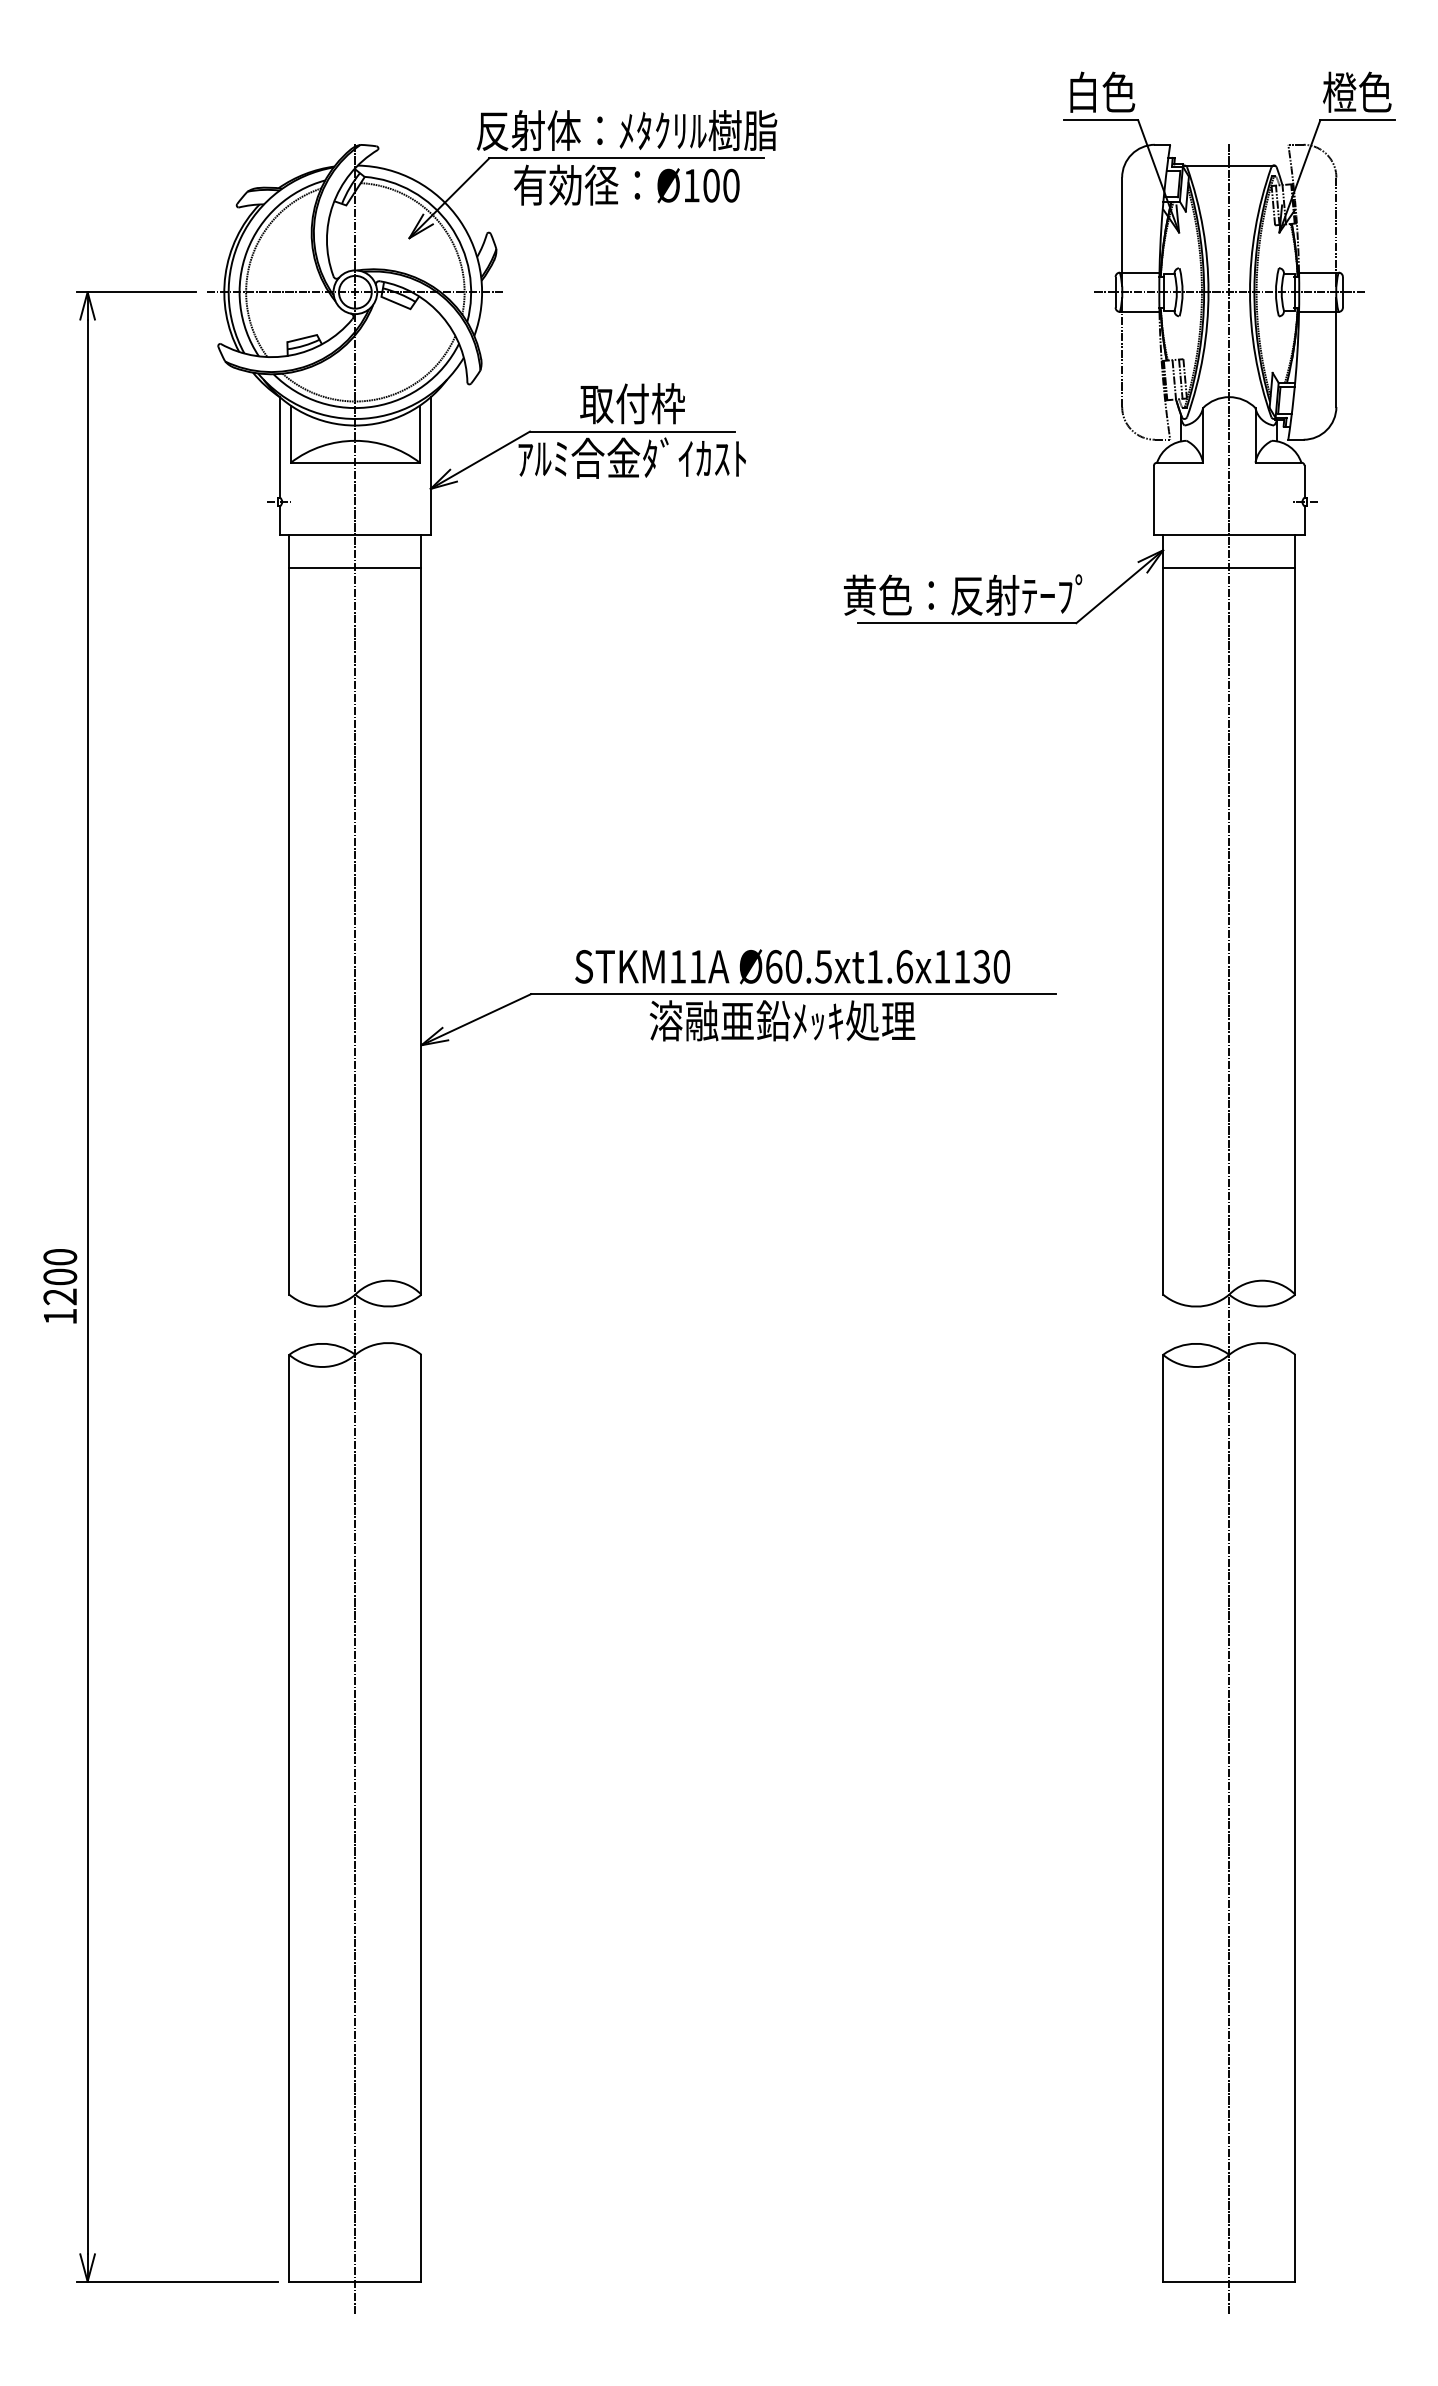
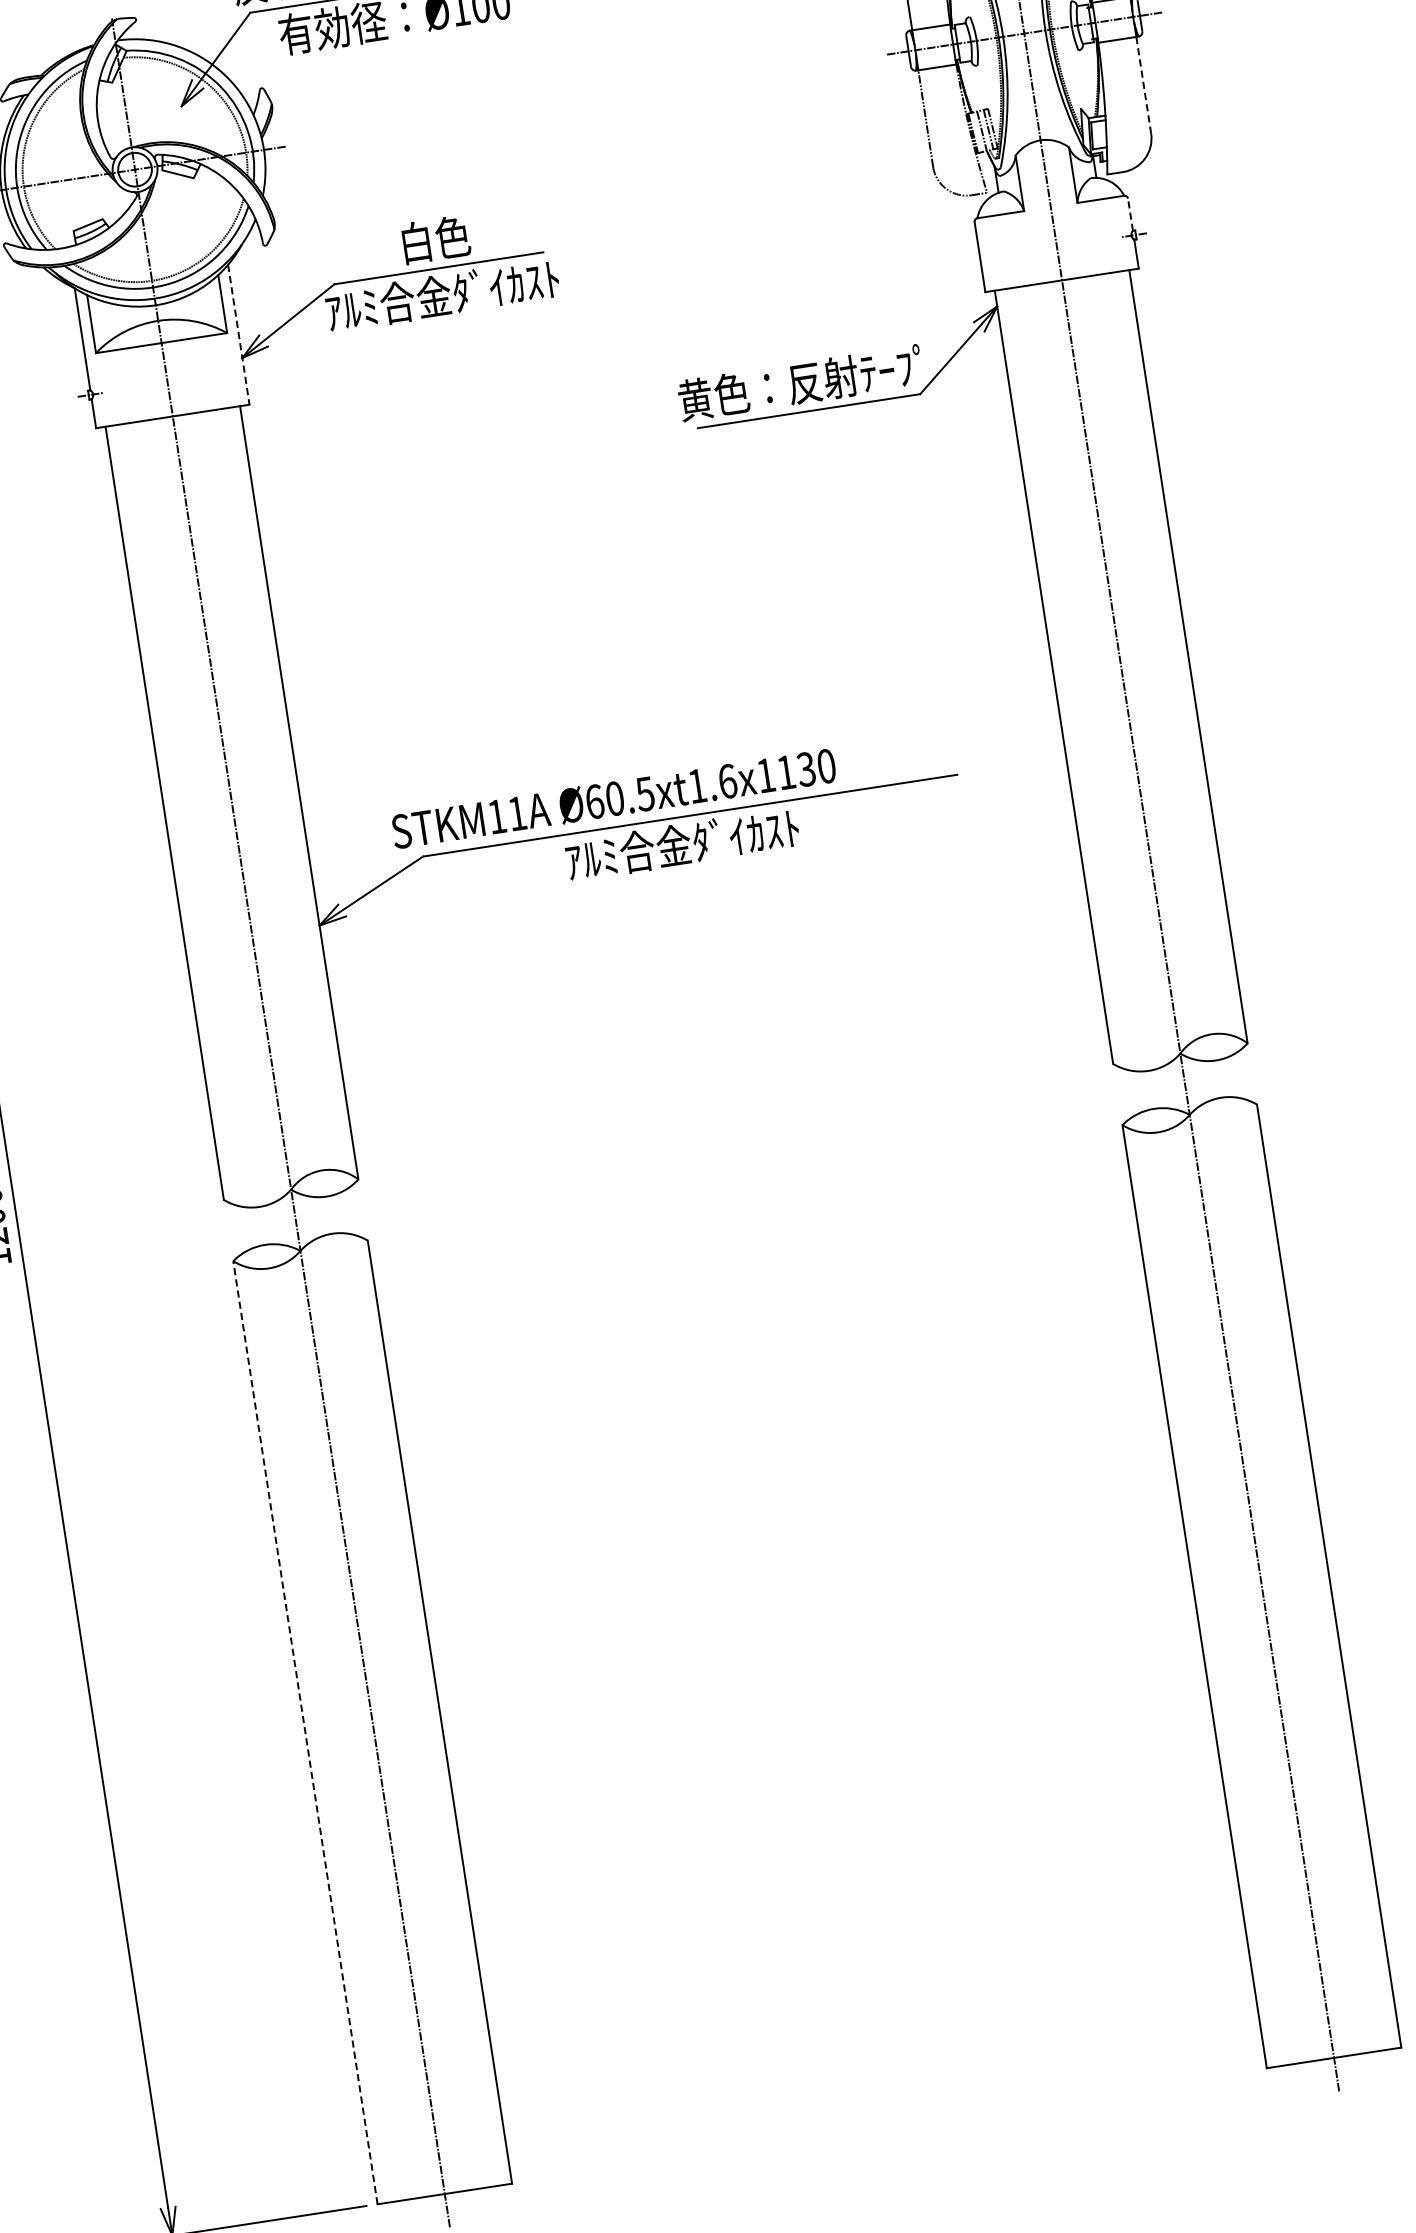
line: (1336, 359) -> (1143, 85), solid -> dashed
text: (632, 403) -> (434, 239), 取付枠 -> 白色
line: (430, 466) -> (238, 335), solid -> dashed
line: (1304, 481) -> (1130, 214), solid -> dashed
line: (355, 567) -> (178, 449), removed
line: (1229, 567) -> (1067, 313), removed
text: (792, 966) -> (613, 798), moved
text: (782, 1020) -> (683, 844), 溶融亜鉛ﾒｯｷ処理 -> ｱﾙﾐ合金ﾀﾞｲｶｽﾄ
line: (289, 1817) -> (305, 1731), solid -> dashed

